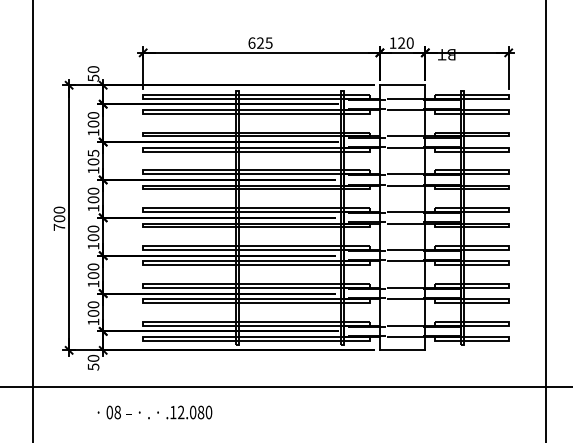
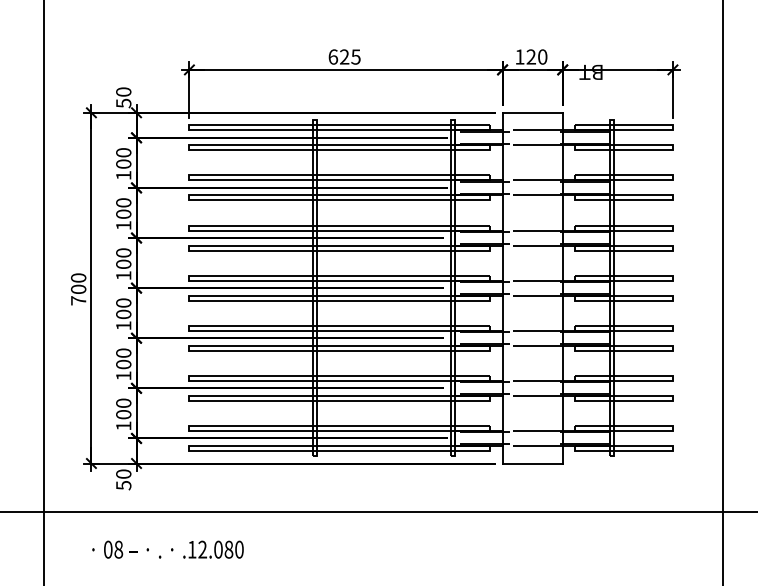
text: (93, 153) -> (123, 202), 105 -> 100
text: (154, 412) -> (167, 549), moved

